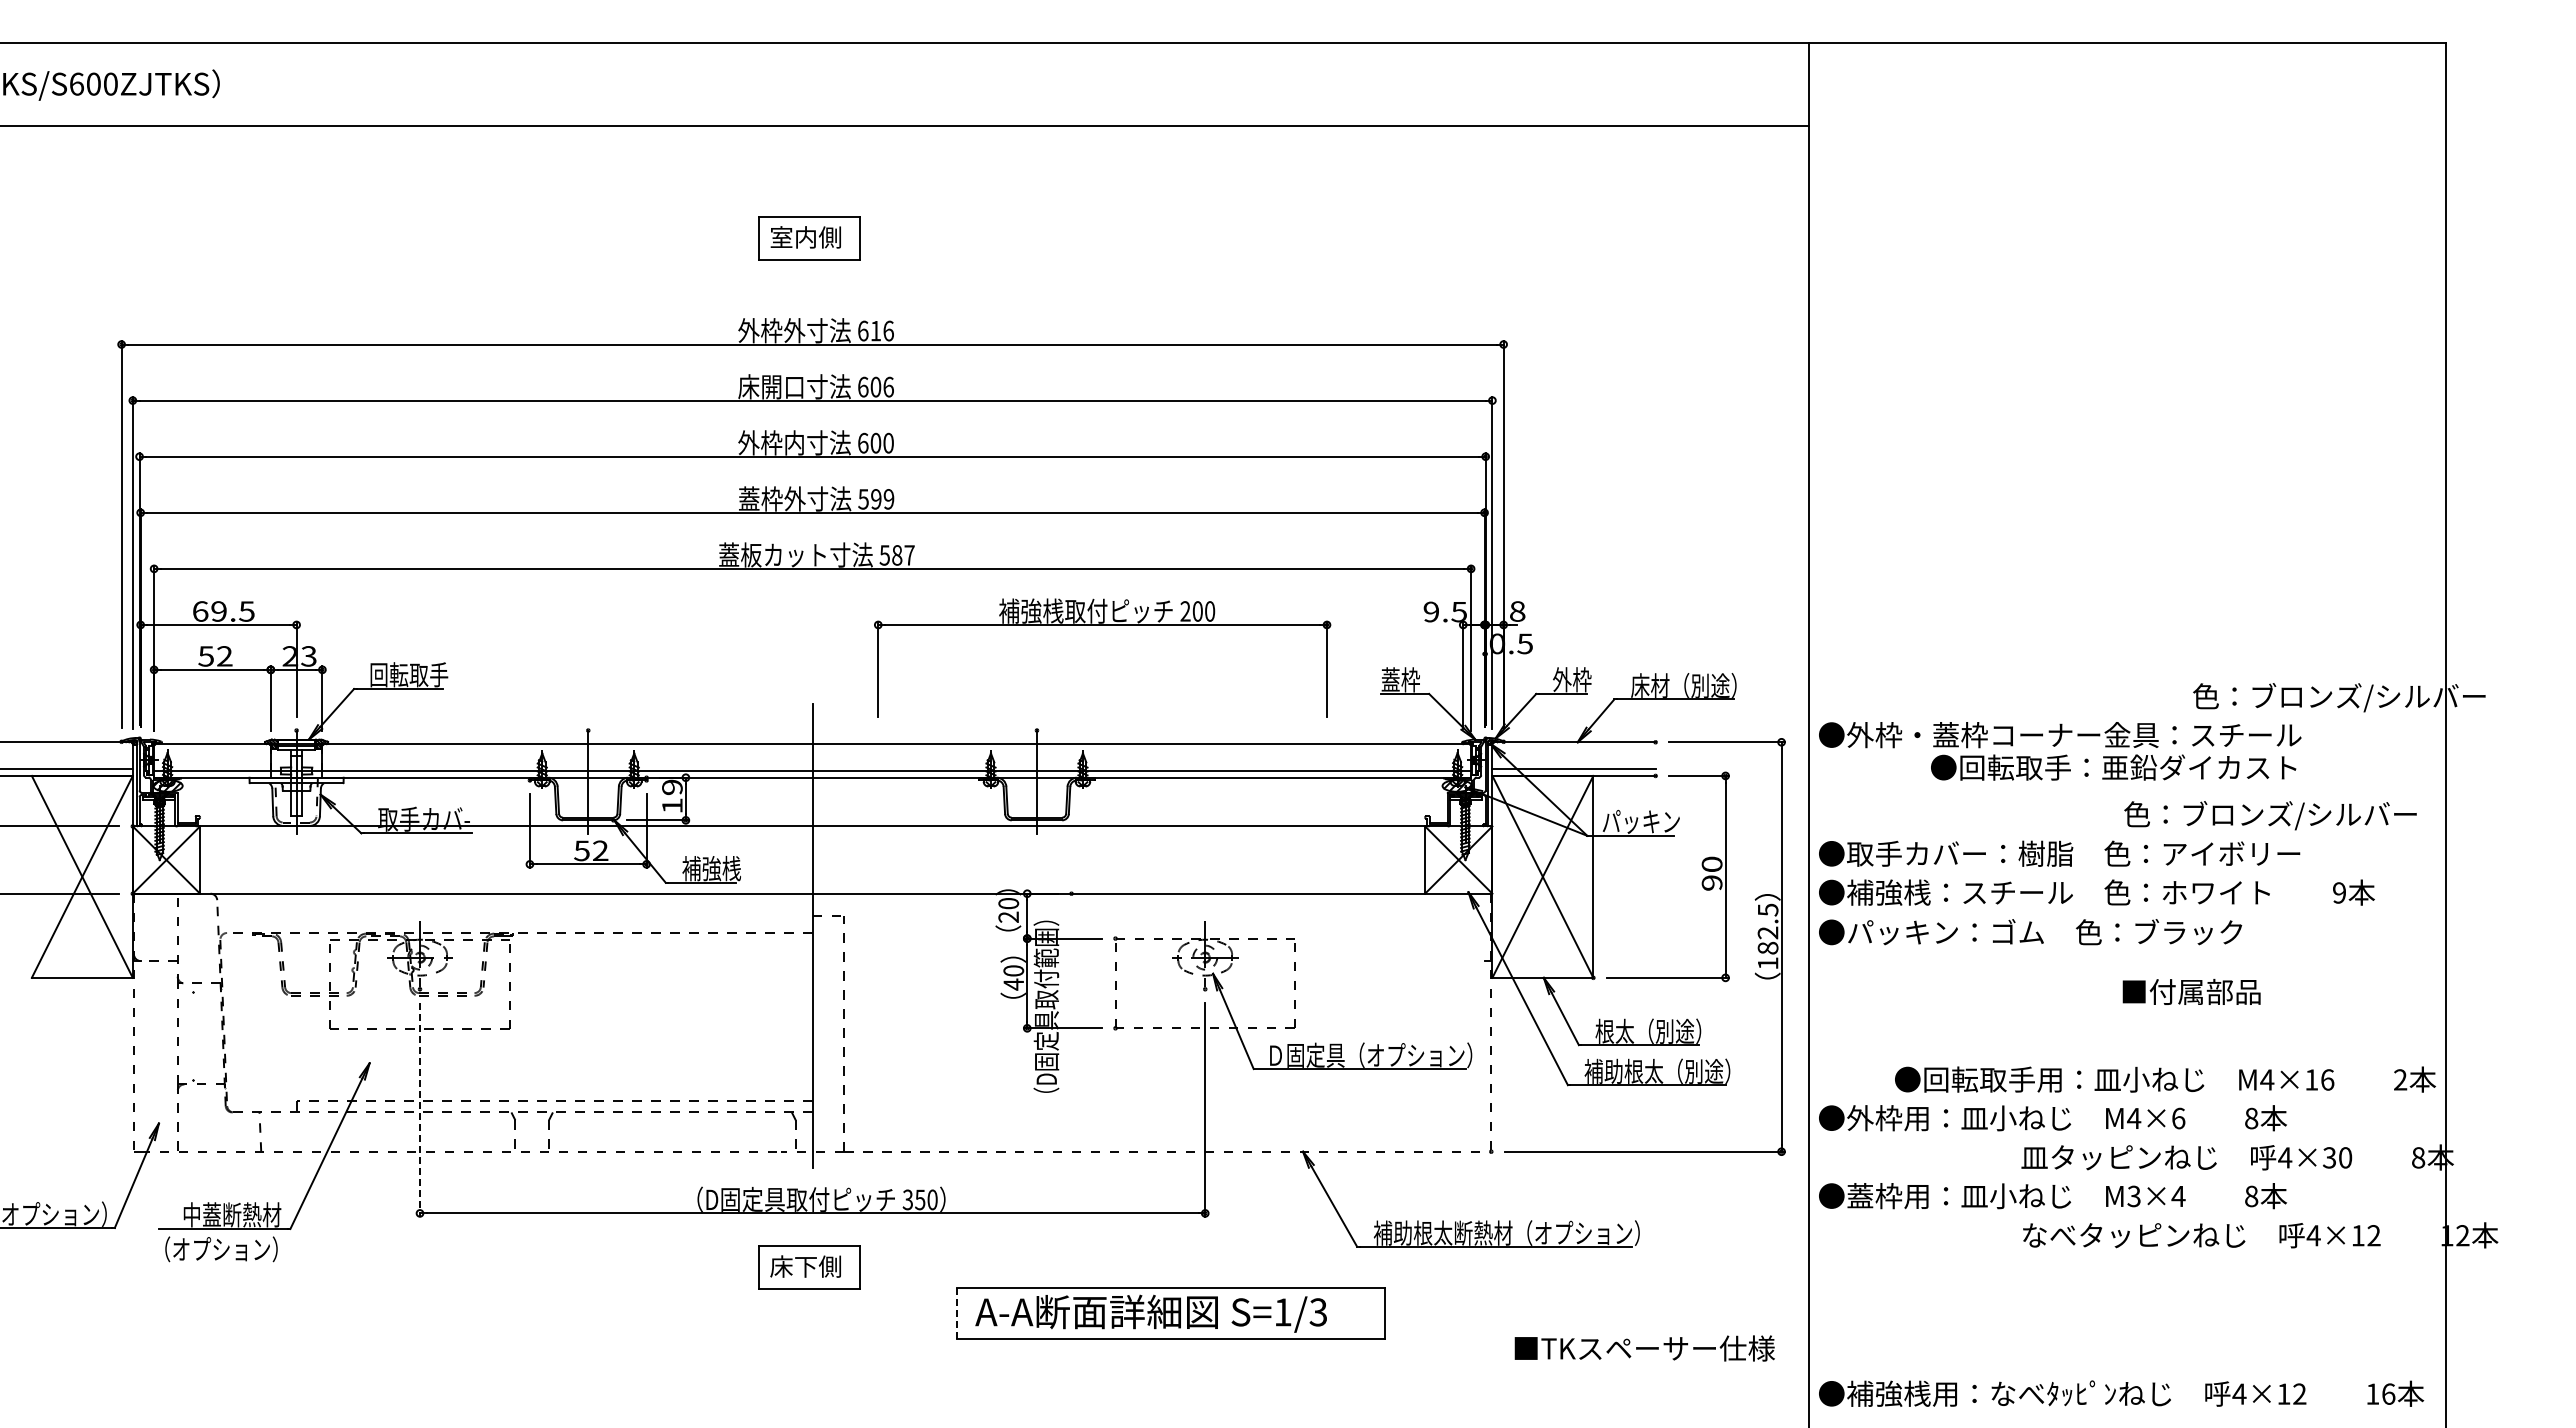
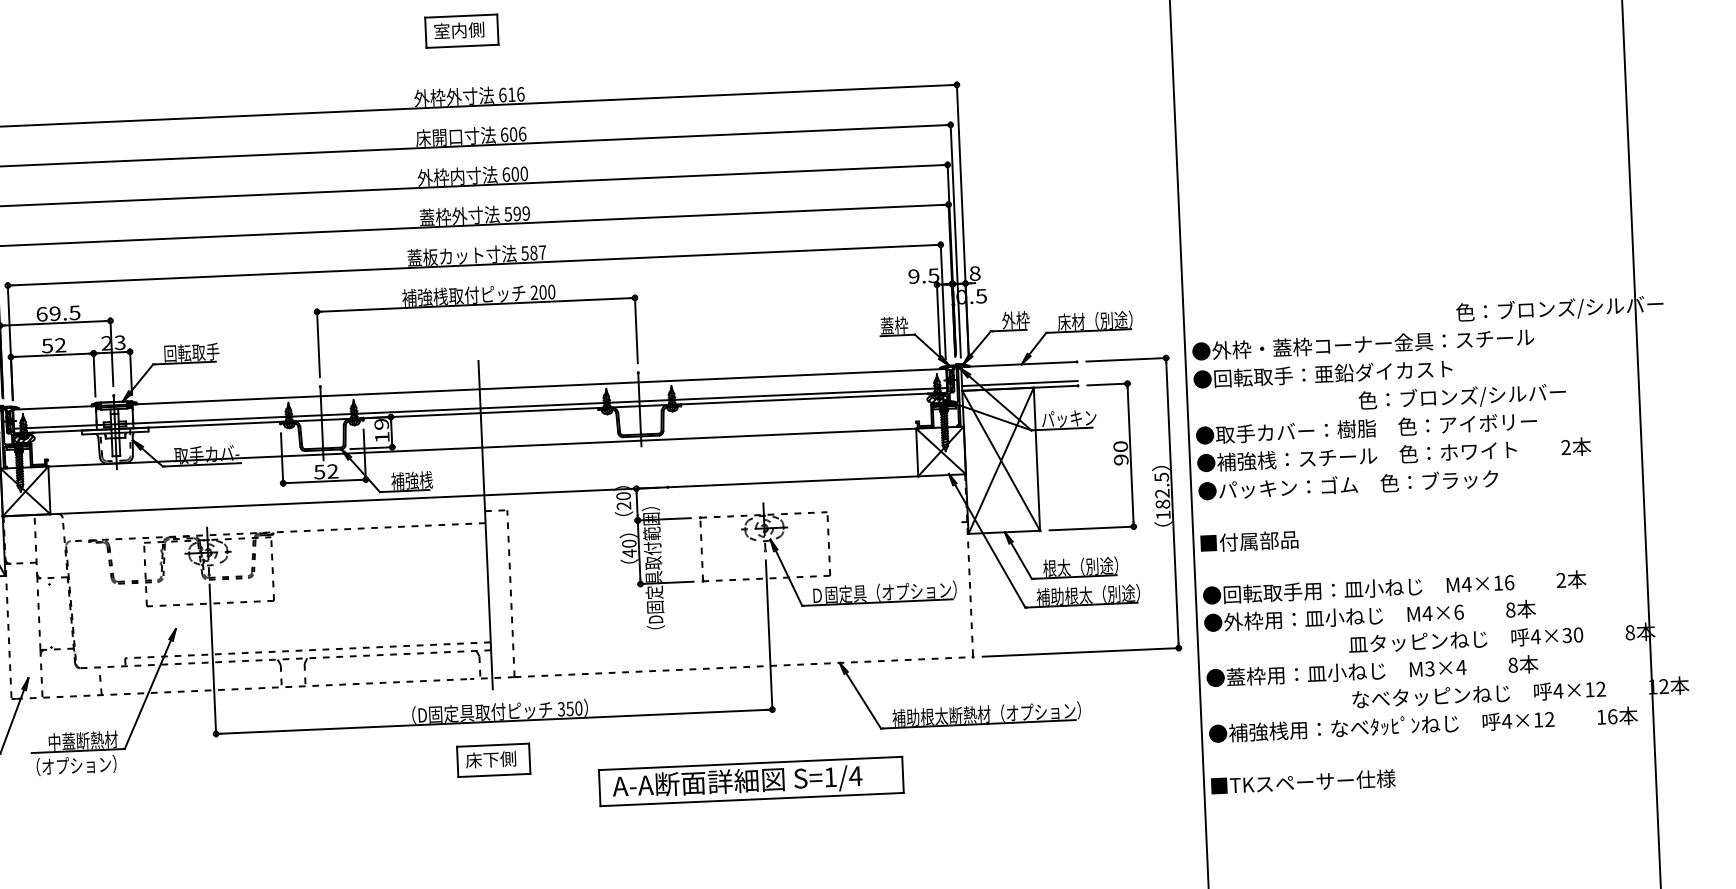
part: (1102, 625) -> (475, 305), moved
text: (2113, 767) -> (1322, 374), moved
text: (2270, 815) -> (1462, 397), moved
text: (2339, 892) -> (1565, 447), 9 -> 2
text: (2191, 991) -> (1249, 541), moved
text: (2165, 1079) -> (1394, 587), moved
line: (420, 1110) -> (213, 661), dashed -> solid
line: (957, 1312) -> (599, 787), dashed -> solid
text: (1318, 1312) -> (855, 776), S=1/3 -> S=1/4
text: (1644, 1348) -> (1303, 782), moved
text: (2121, 1393) -> (1423, 724), moved

